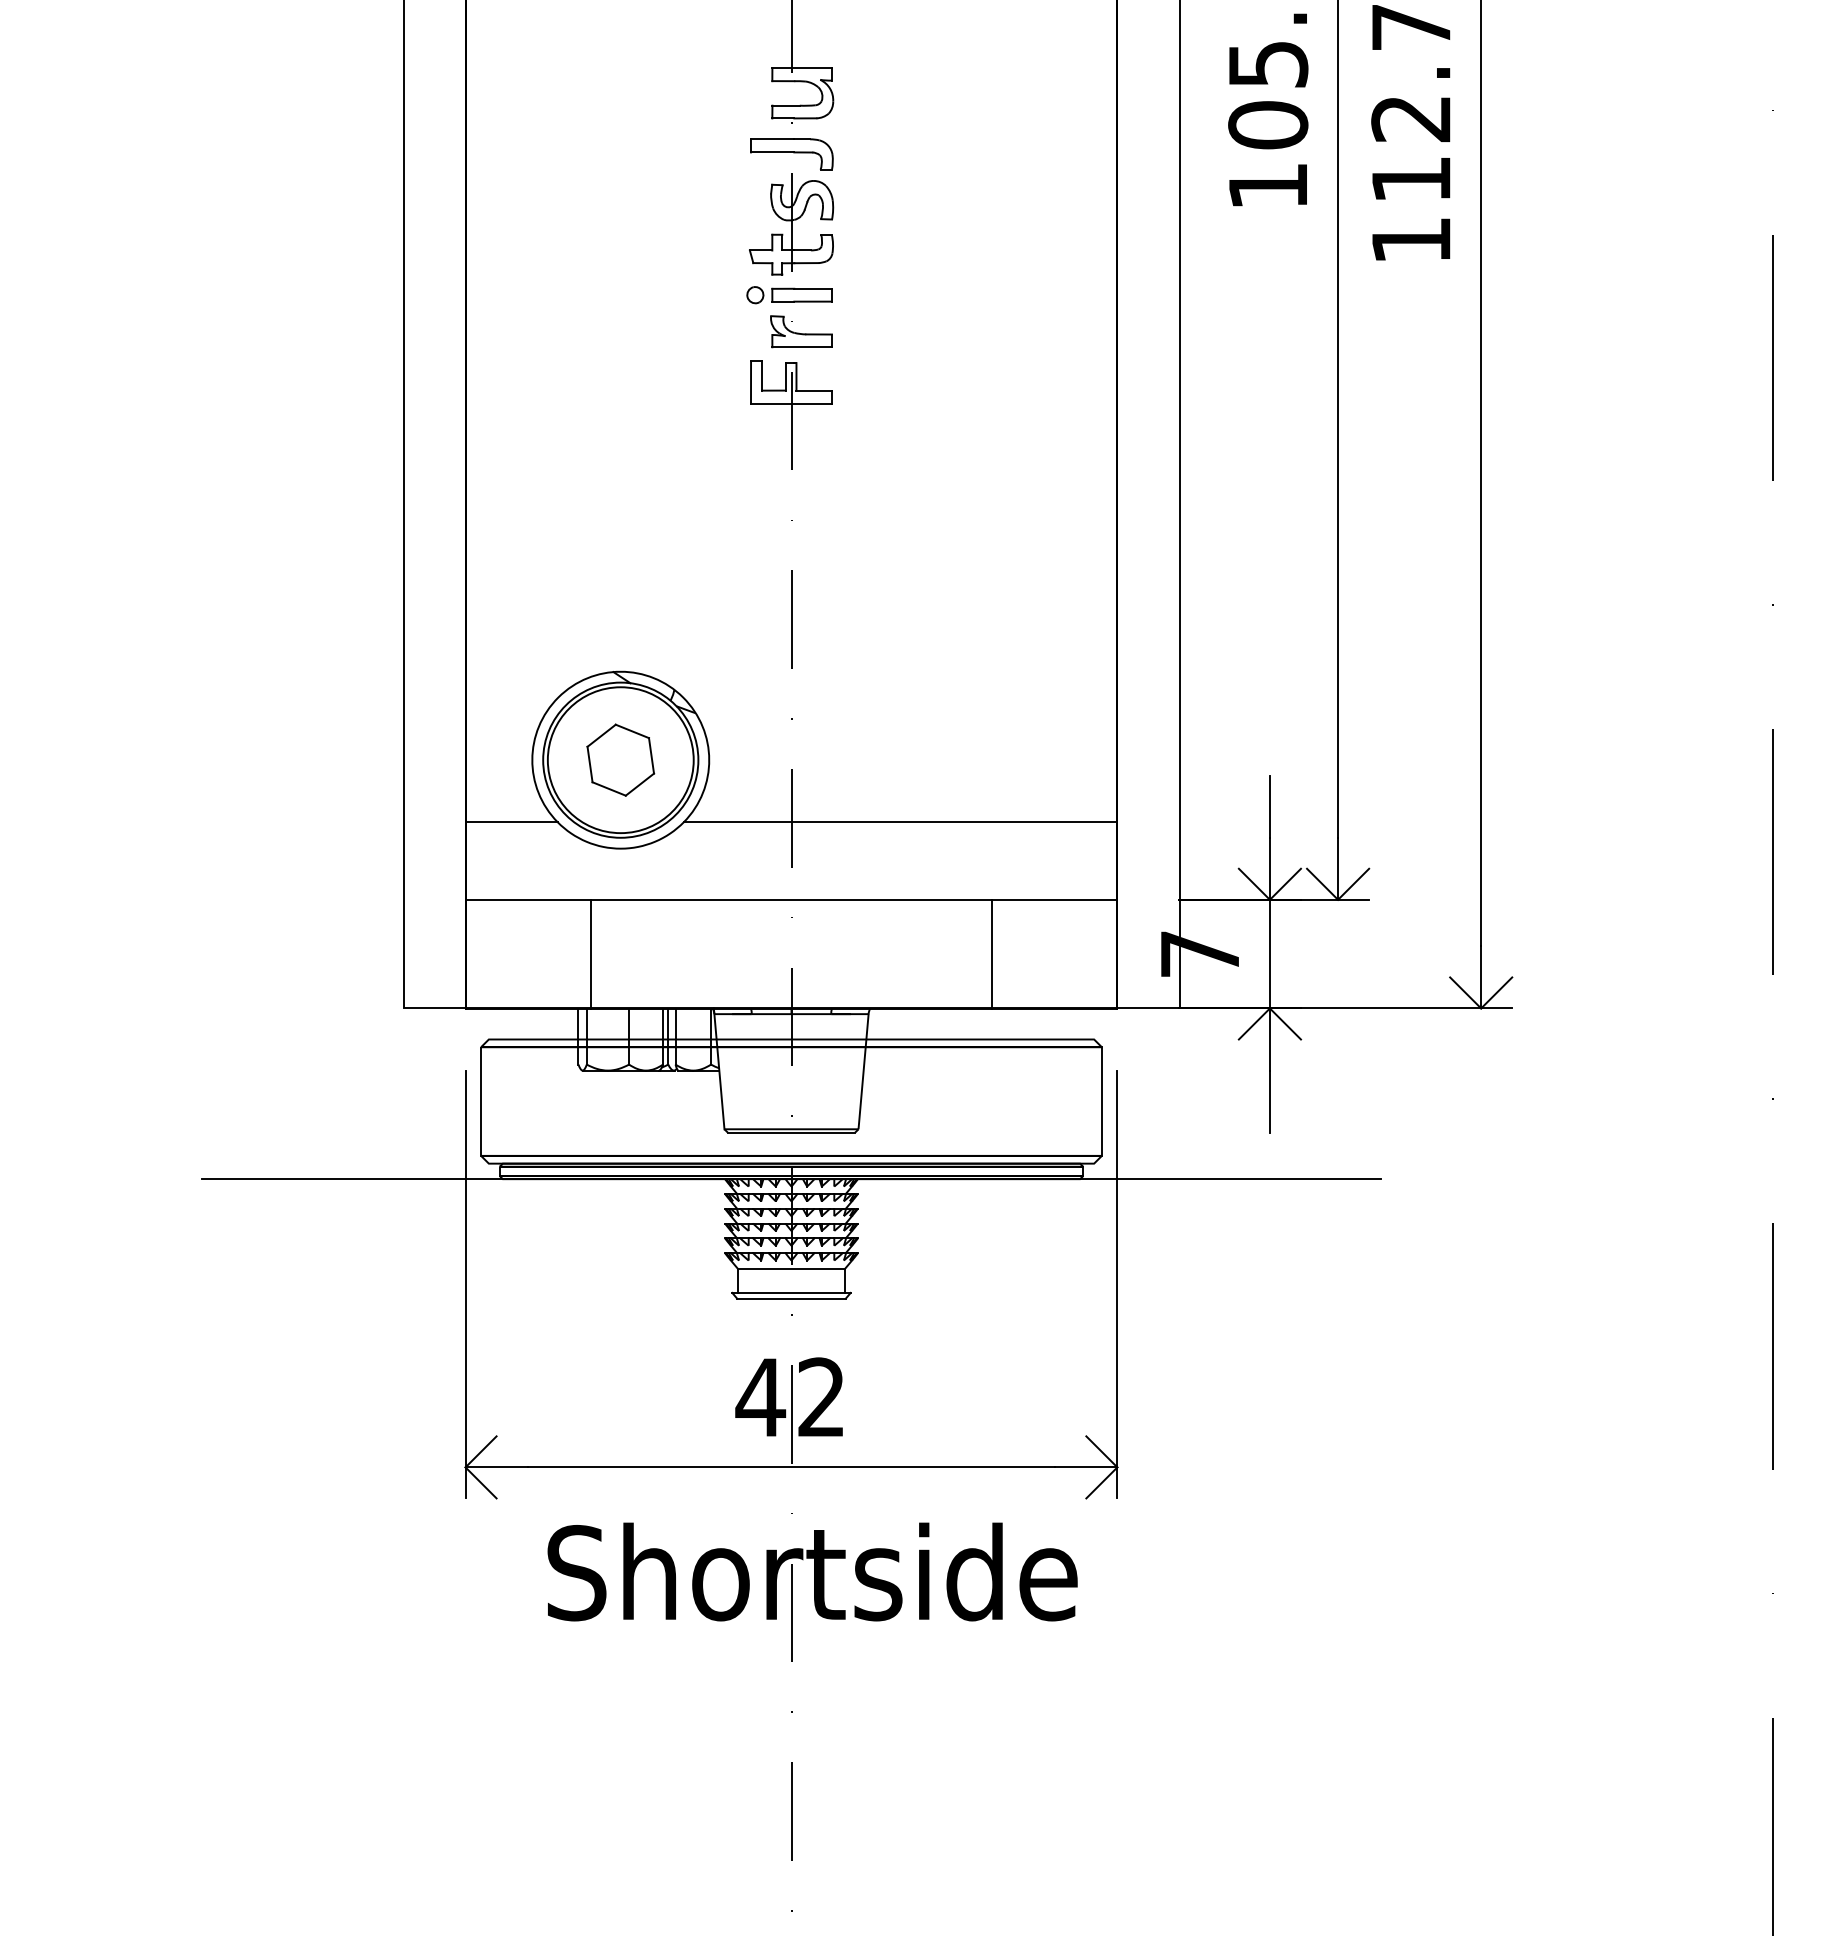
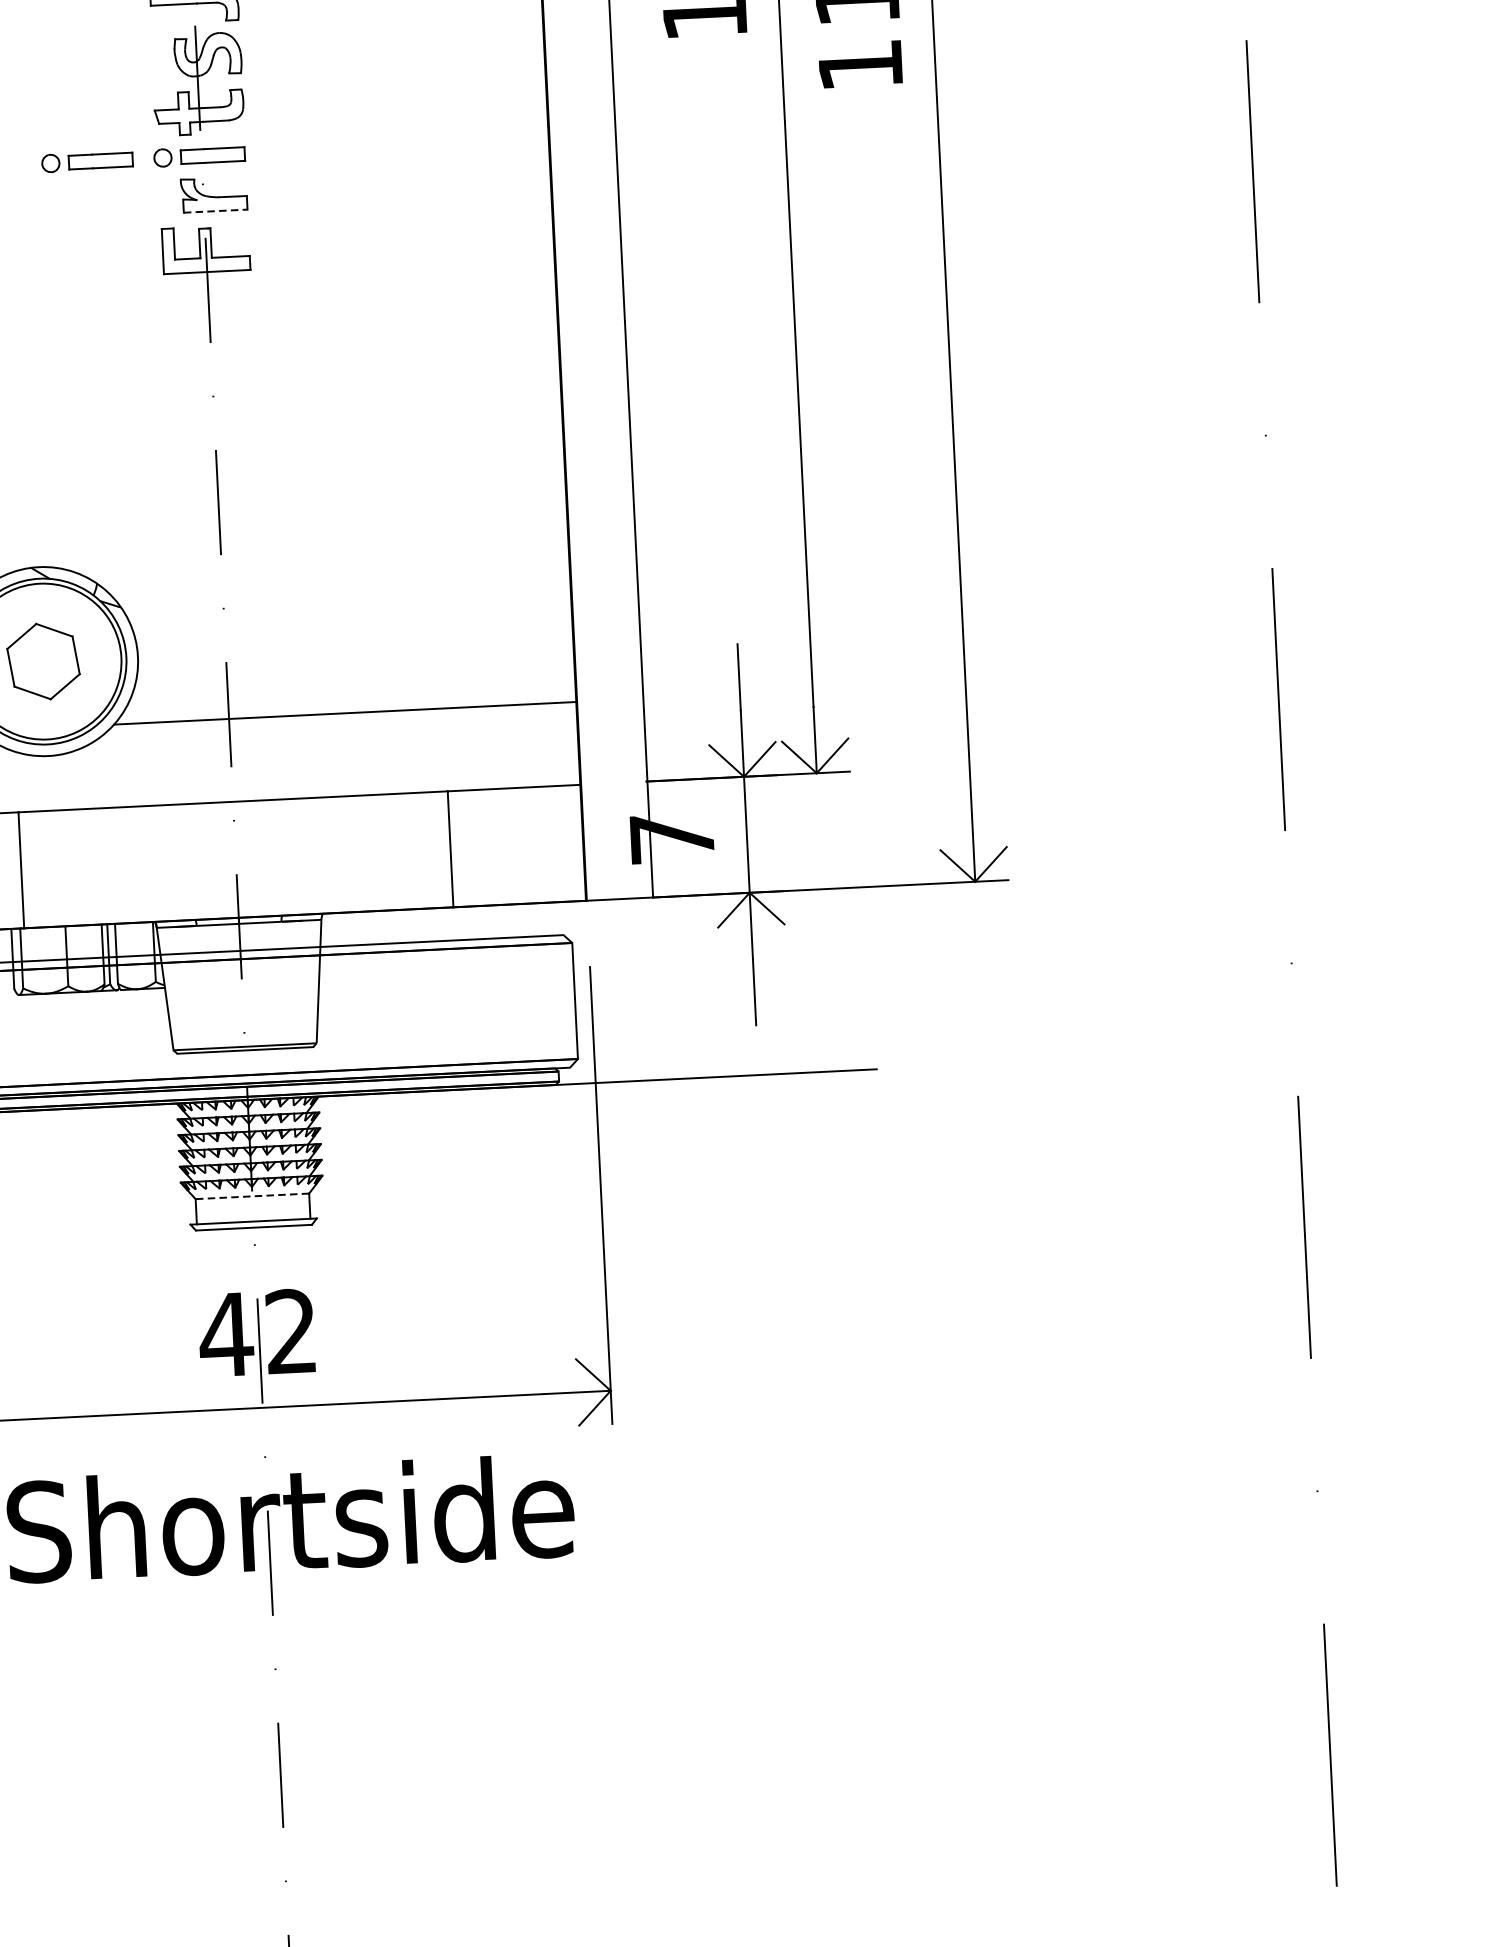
part: (684, 295) -> (87, 162), added
line: (802, 347) -> (216, 211), solid -> dashed
line: (791, 1269) -> (252, 1196), solid -> dashed

